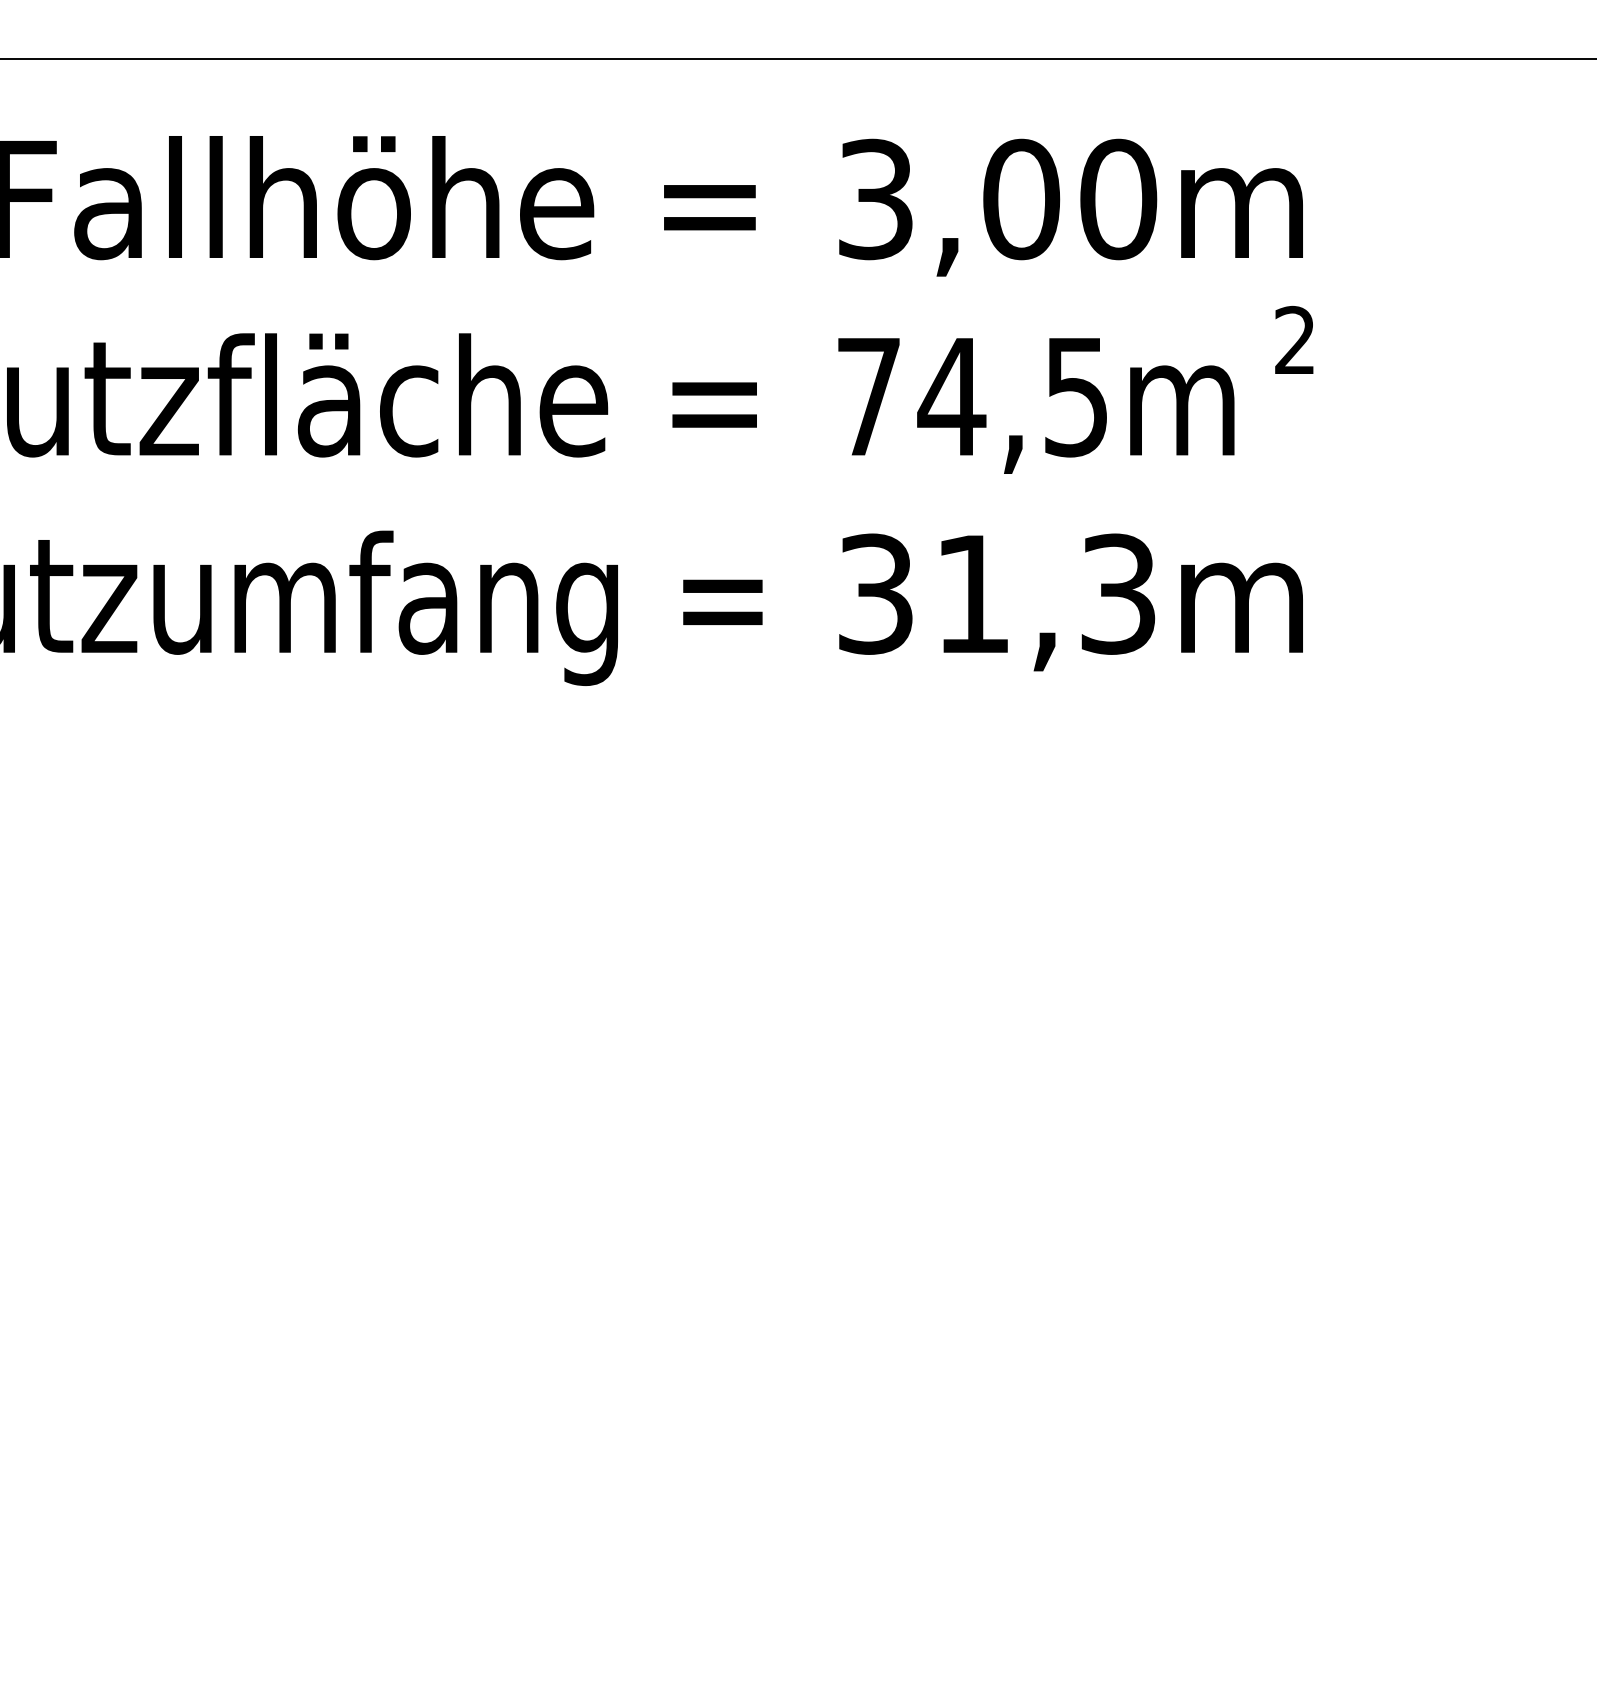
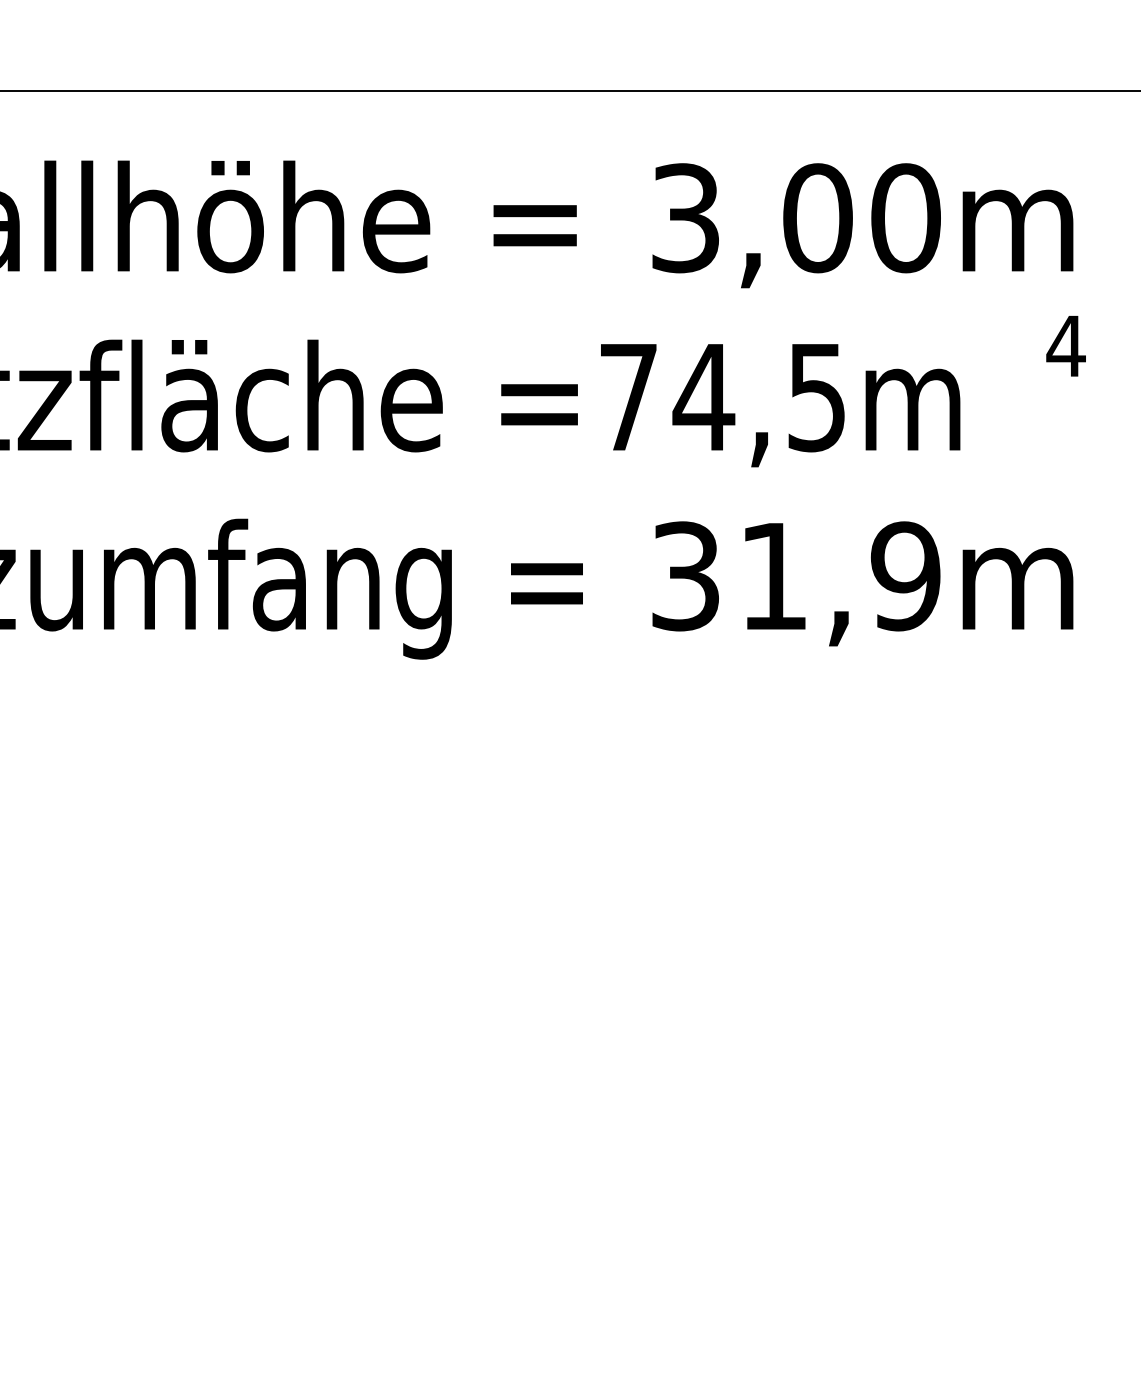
text: (1294, 339) -> (1065, 345), 2 -> 4
text: (1036, 405) -> (780, 405), moved
text: (1117, 593) -> (905, 575), 31,3m -> 31,9m

